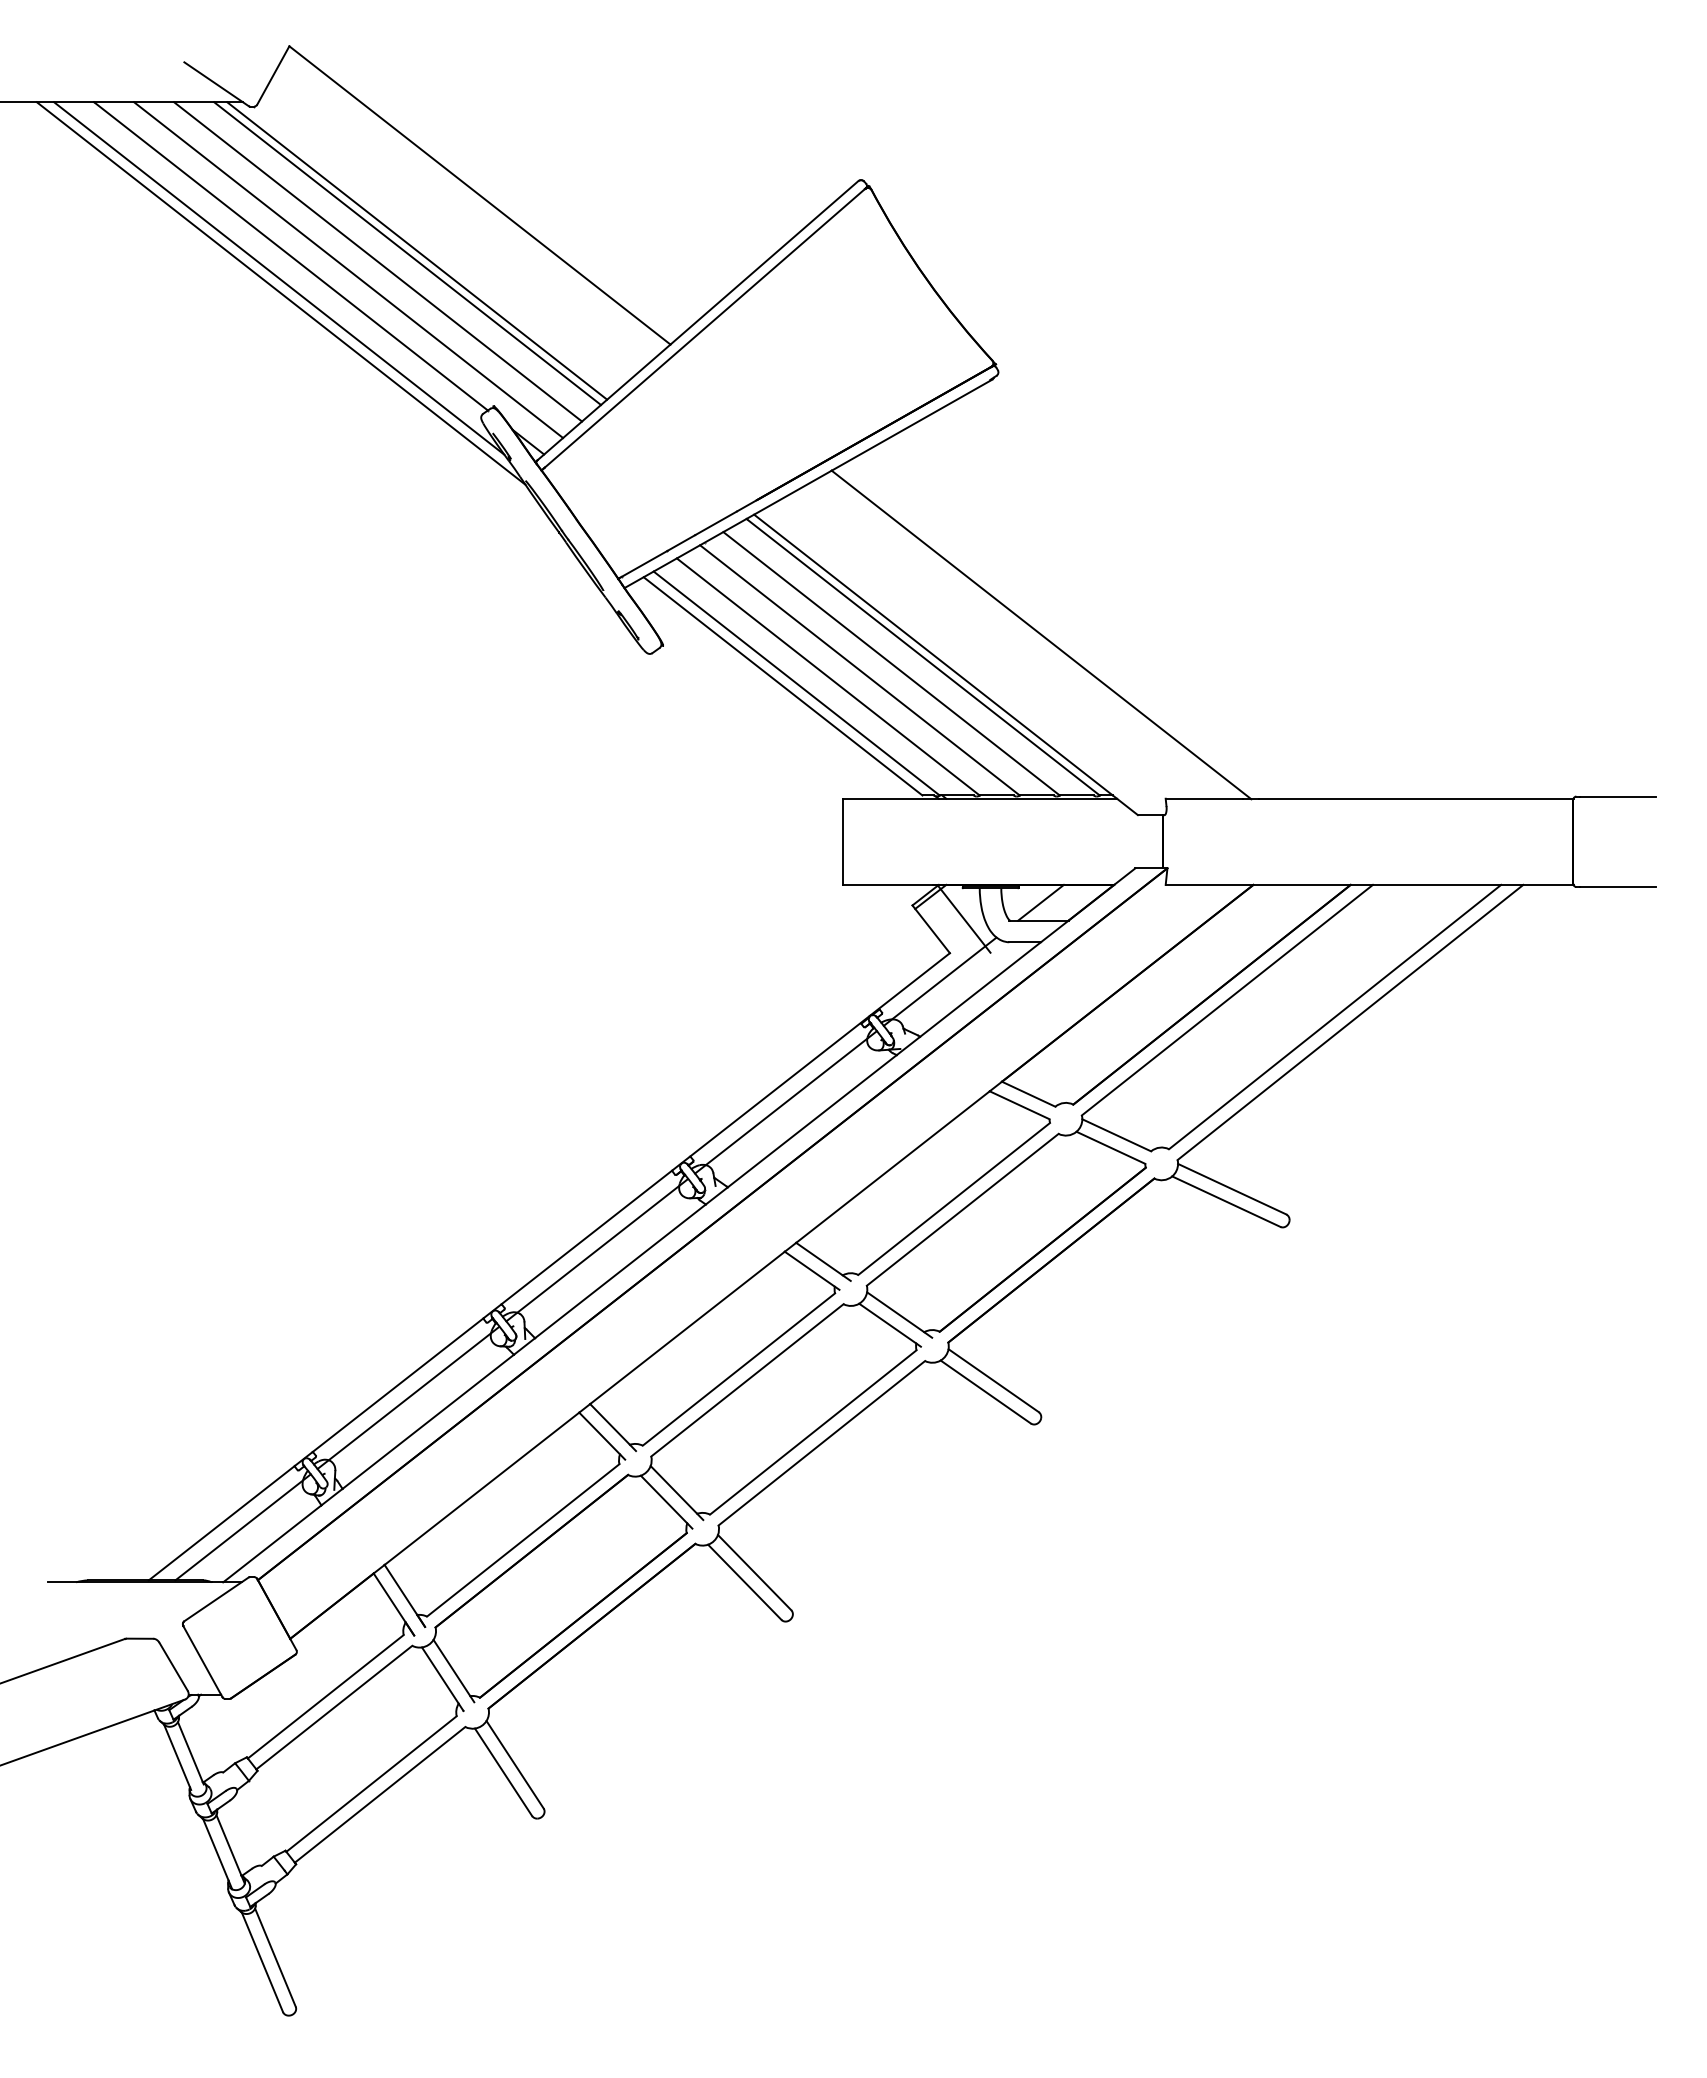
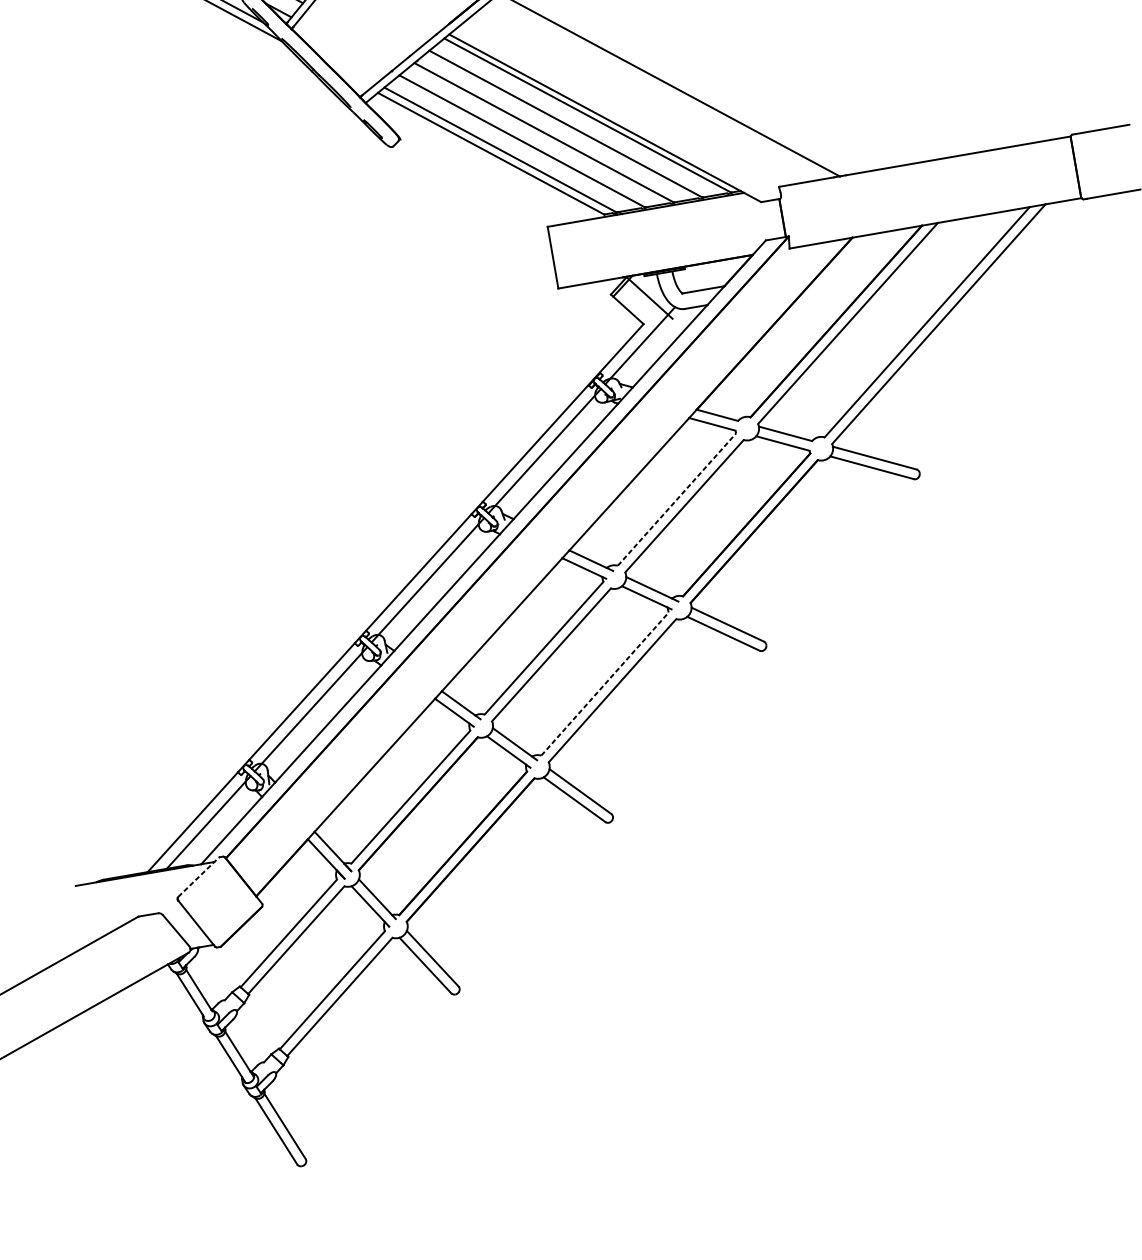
line: (1040, 902) -> (702, 276), removed
line: (954, 1198) -> (677, 499), solid -> dashed
line: (813, 1432) -> (605, 684), solid -> dashed
line: (216, 1599) -> (198, 877), solid -> dashed

